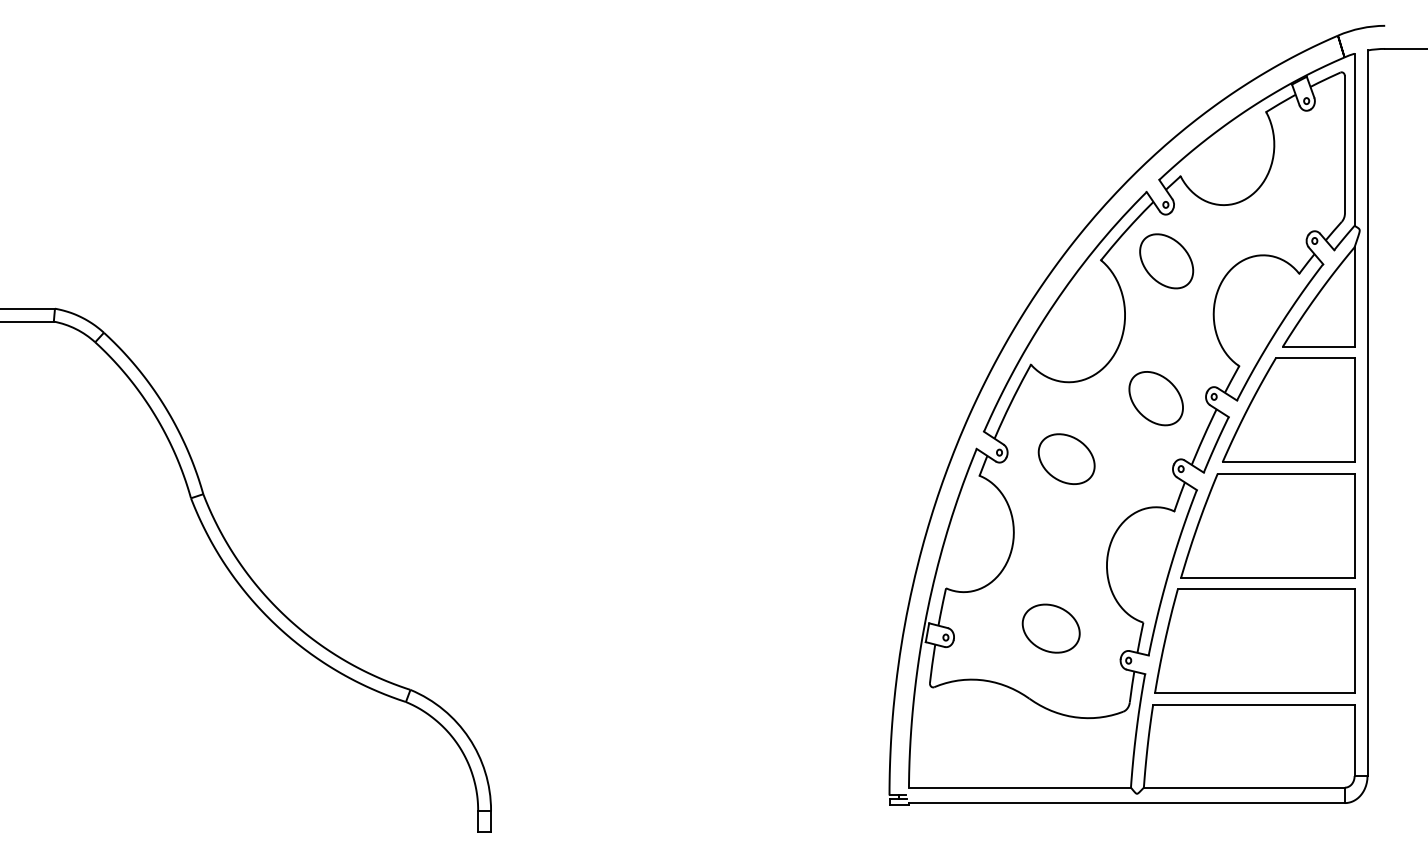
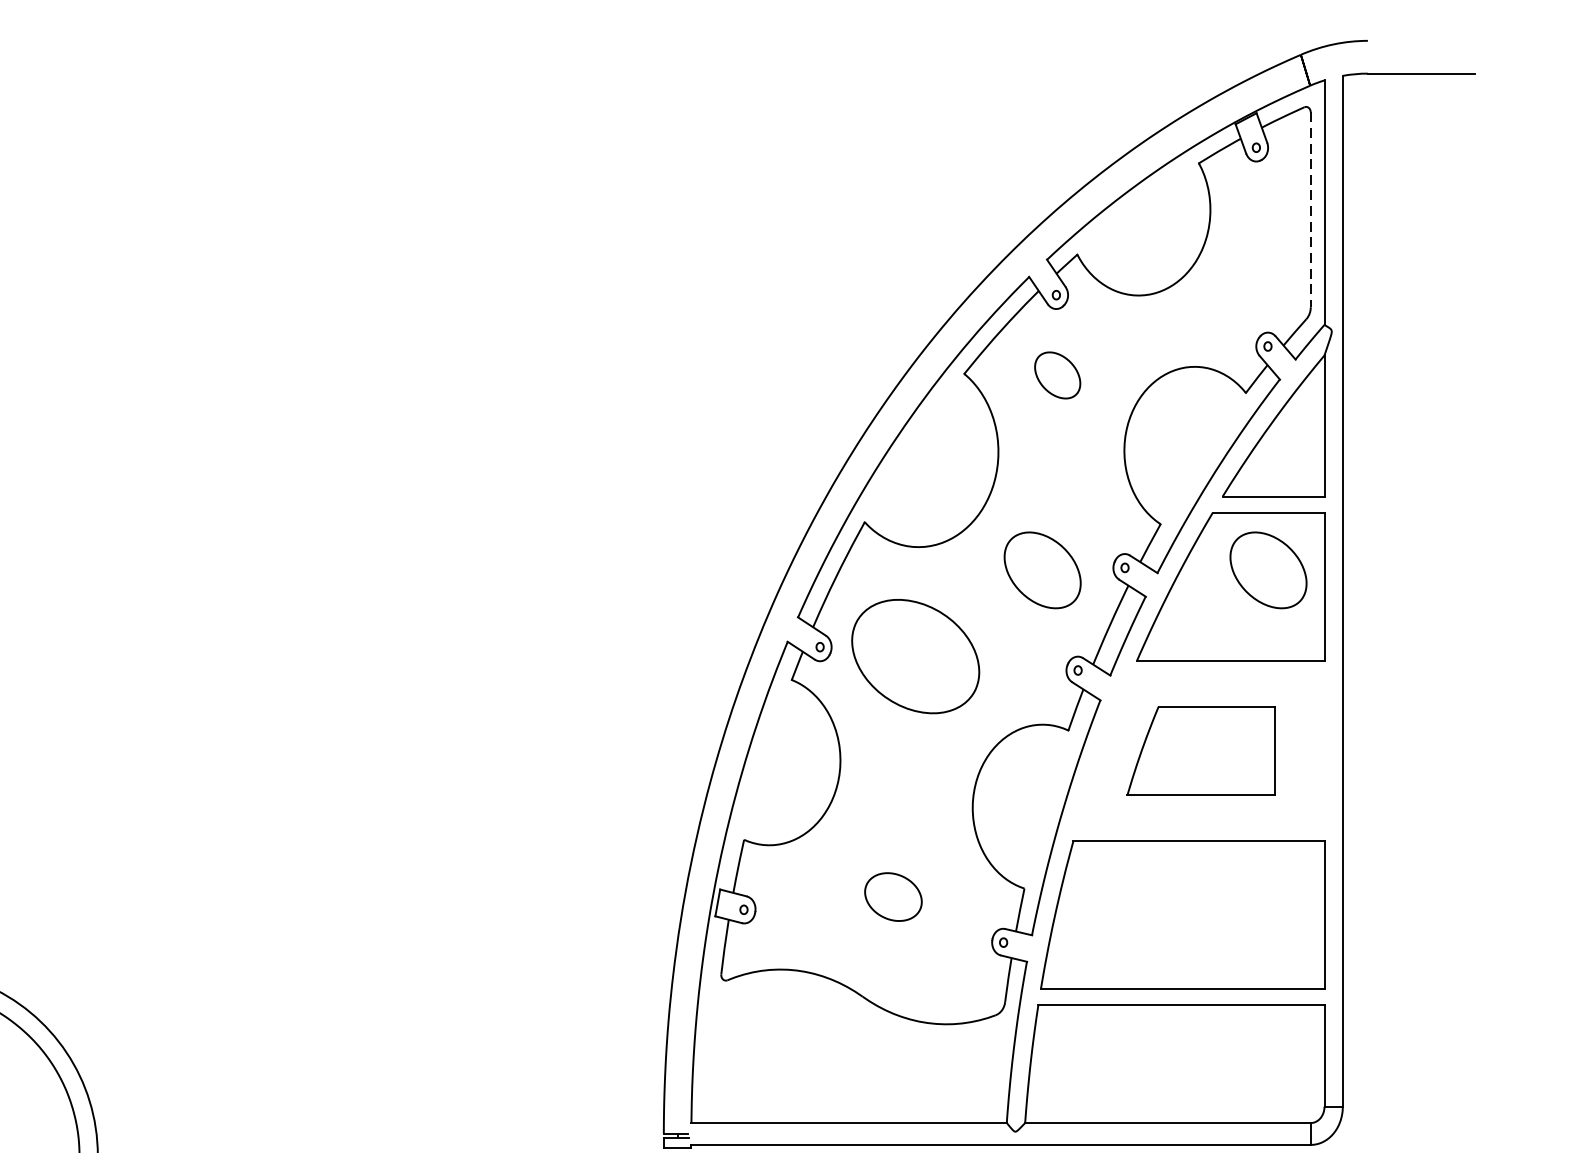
line: (1344, 144) -> (1310, 209), solid -> dashed
part: (1166, 261) -> (1057, 375), size x0.6
part: (1314, 398) -> (1267, 570), added
part: (1066, 458) -> (915, 655), size x1.6
part: (1267, 525) -> (1200, 750), size x0.6
part: (1050, 628) -> (892, 896), size x0.7

